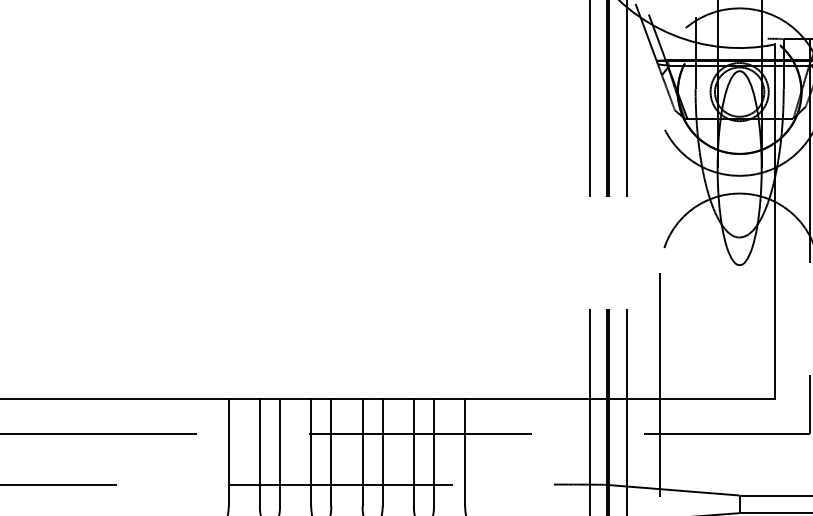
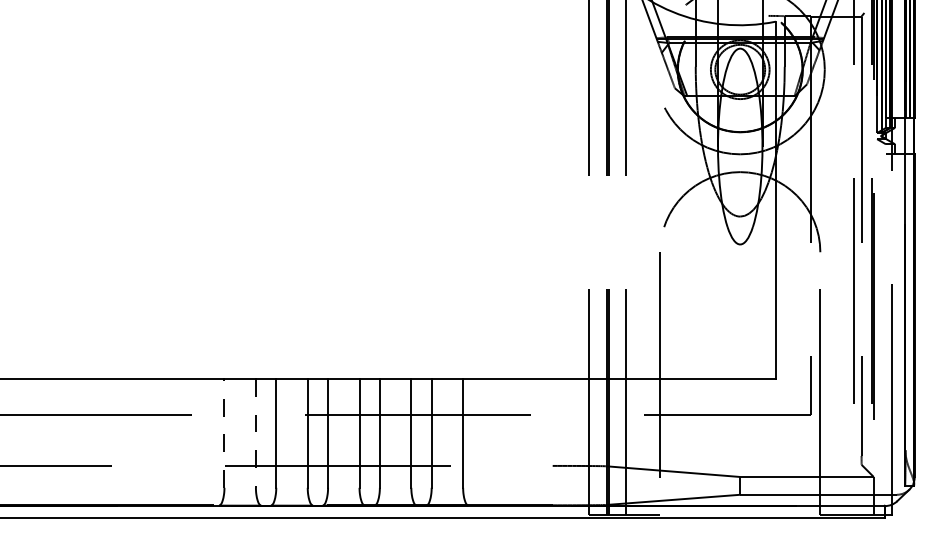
line: (228, 451) -> (224, 432), solid -> dashed
line: (259, 452) -> (255, 433), solid -> dashed

